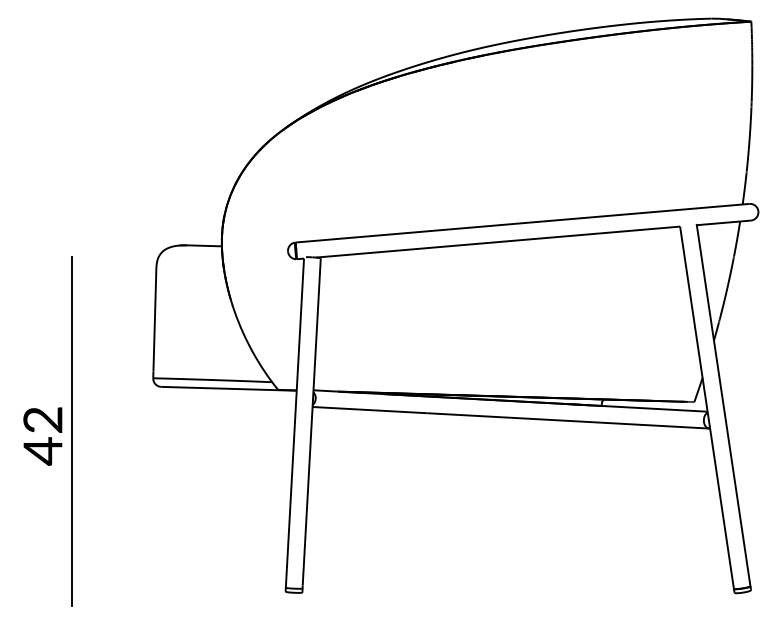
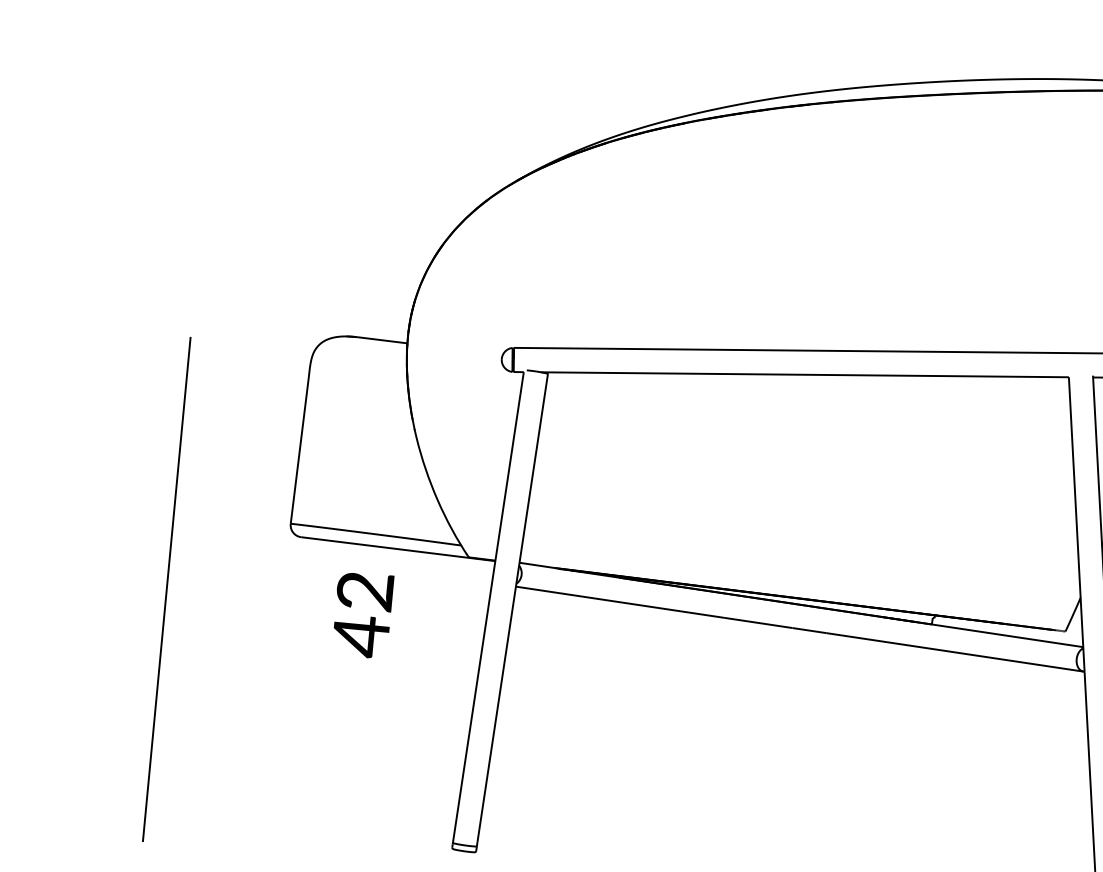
text: (42, 436) -> (362, 614), moved

